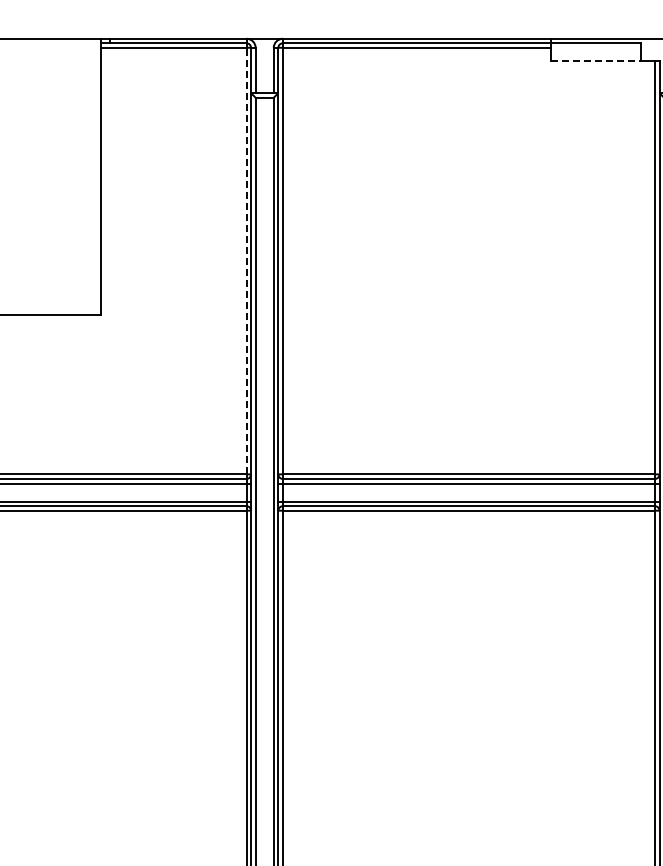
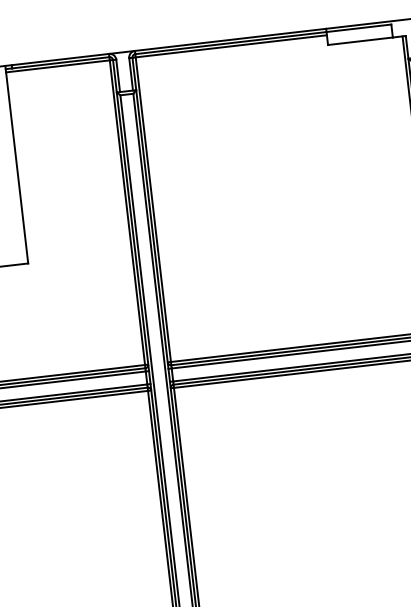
line: (596, 61) -> (360, 41), dashed -> solid
line: (246, 260) -> (127, 212), dashed -> solid

